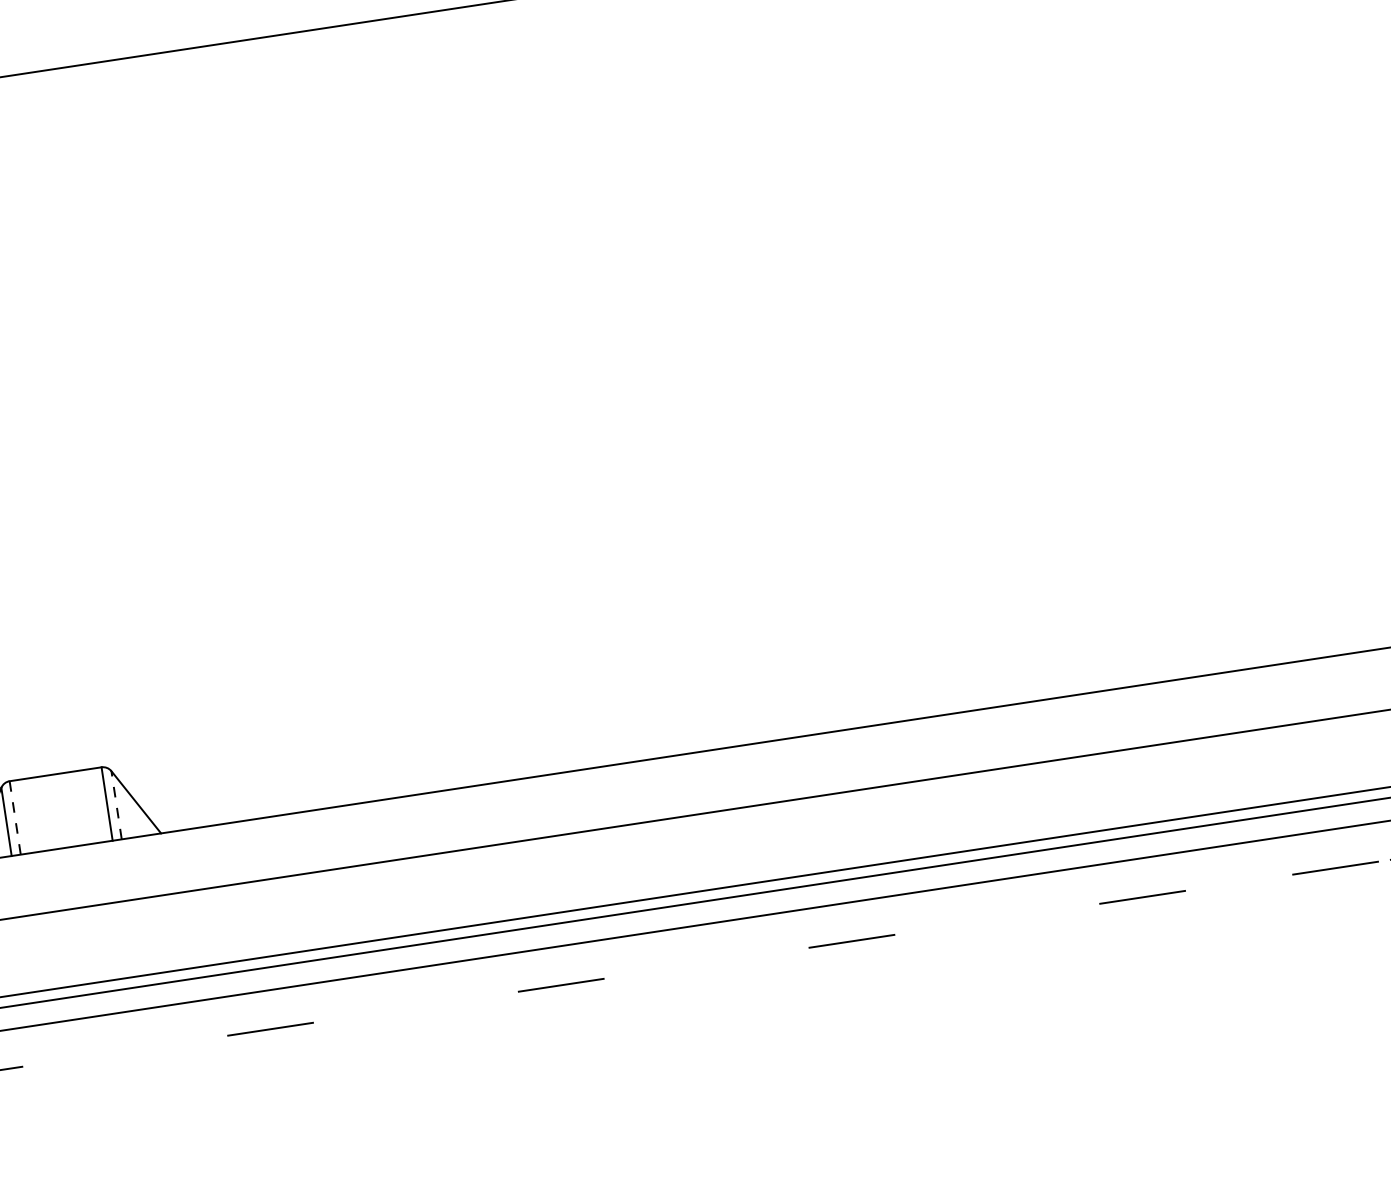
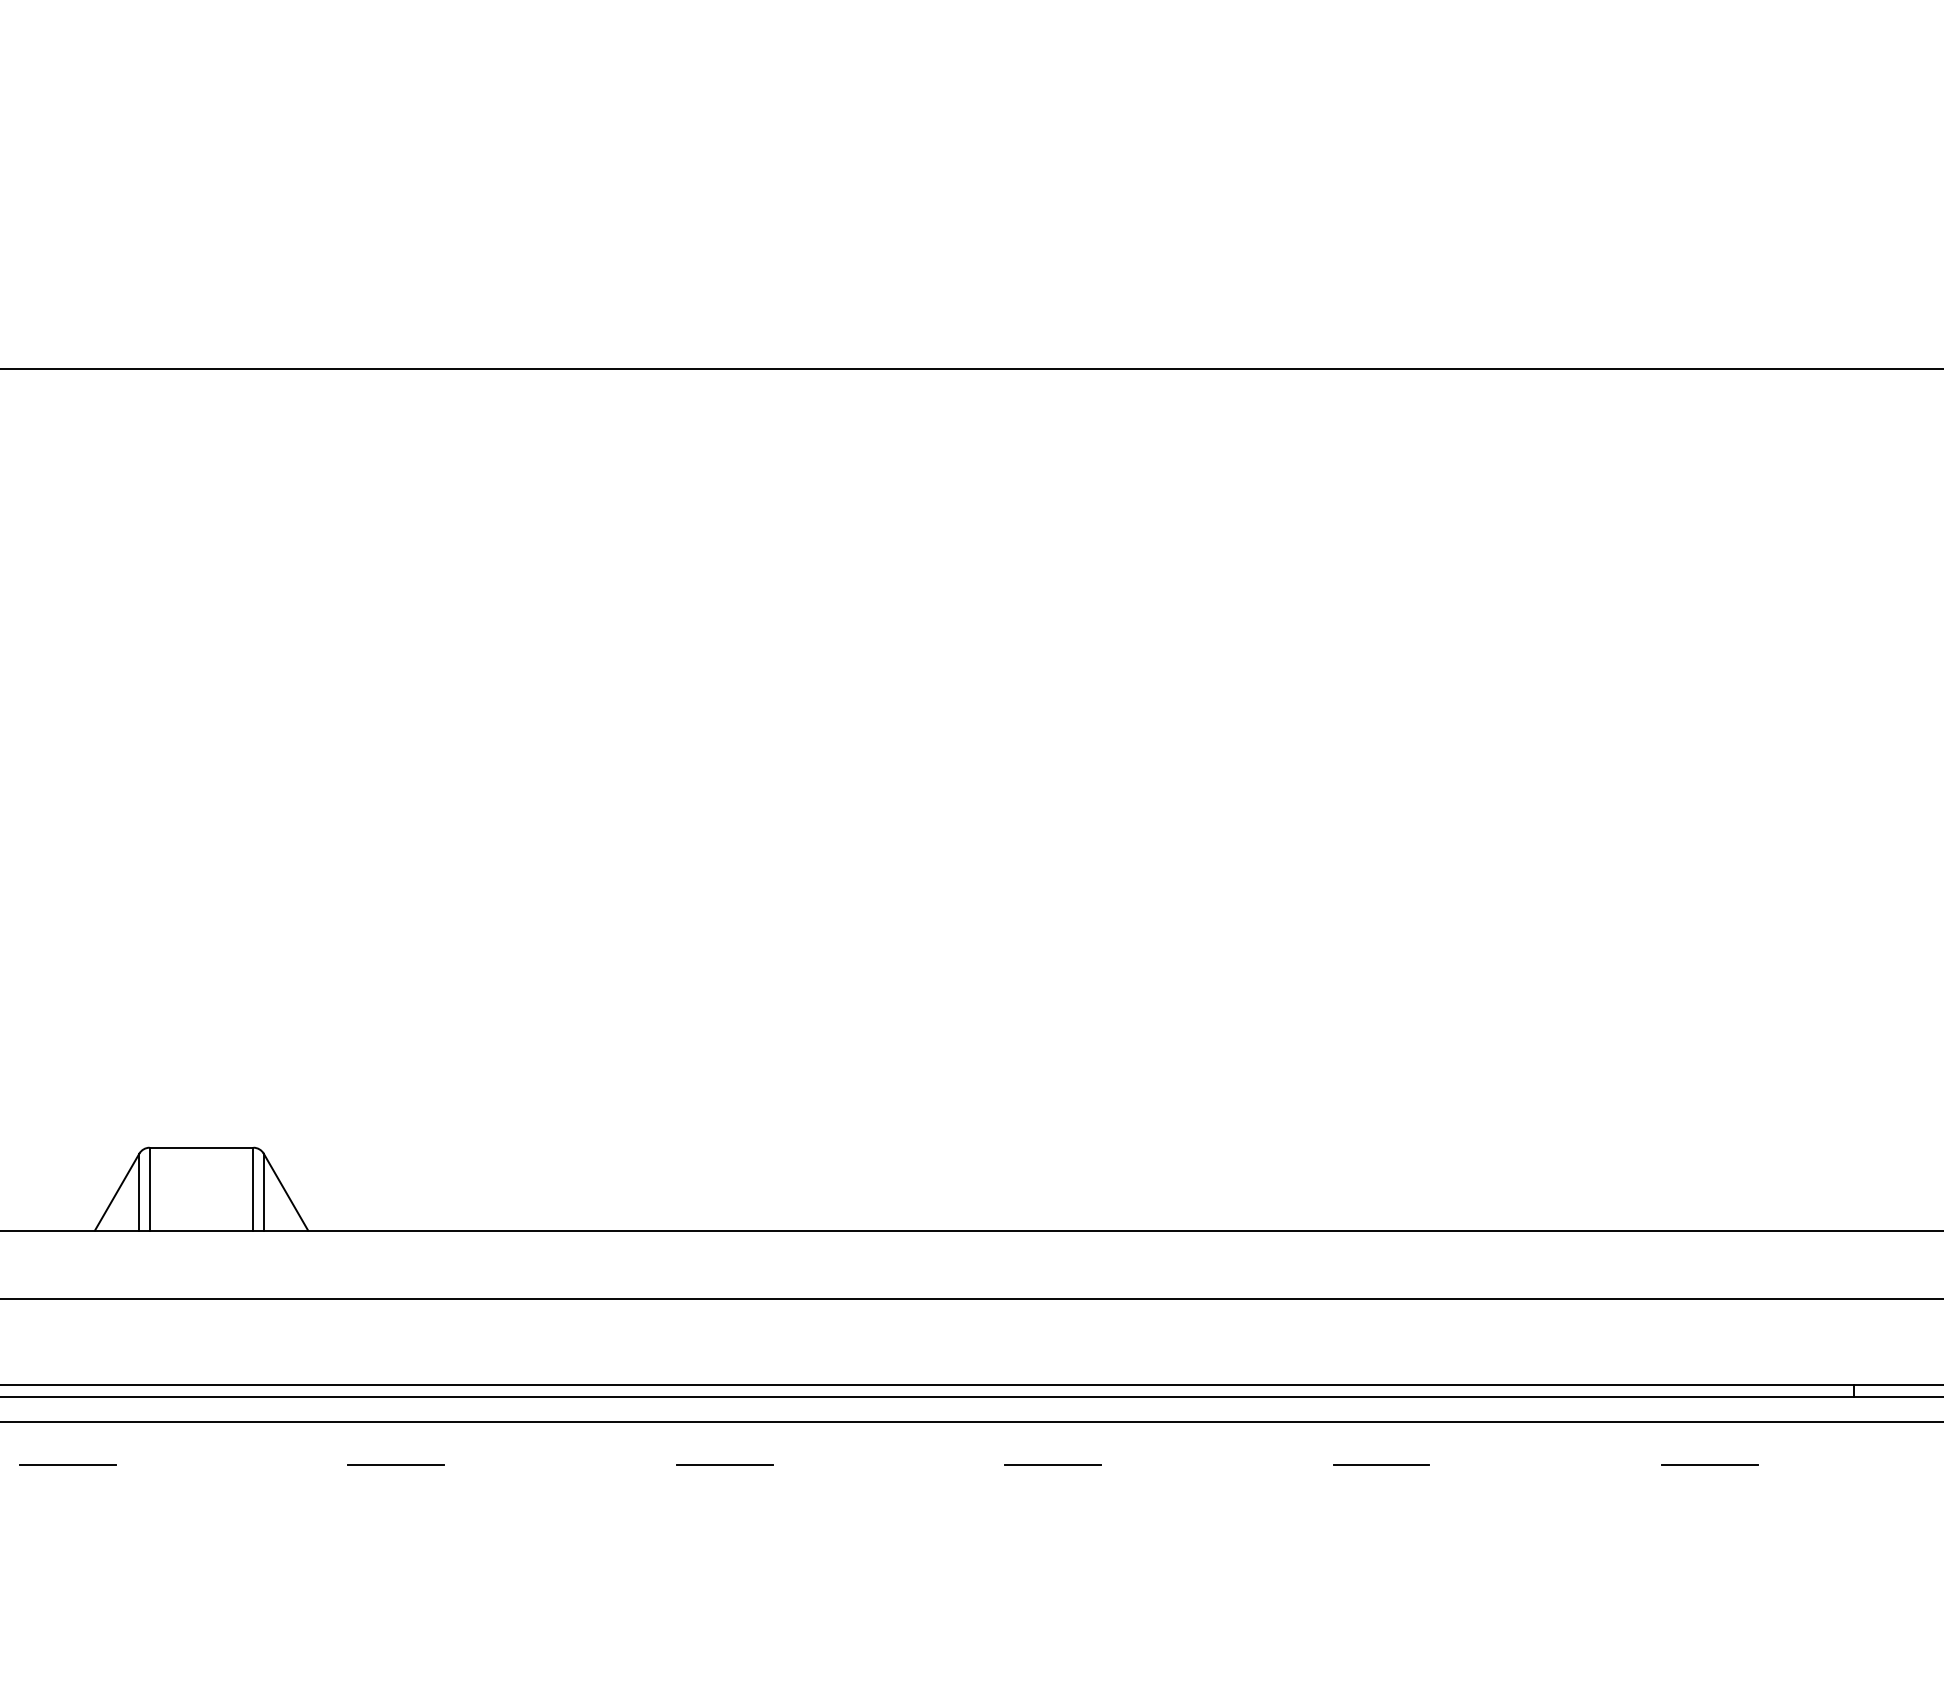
line: (116, 805) -> (263, 1192), dashed -> solid
line: (14, 817) -> (149, 1188), dashed -> solid
line: (1335, 867) -> (1599, 1464), removed

